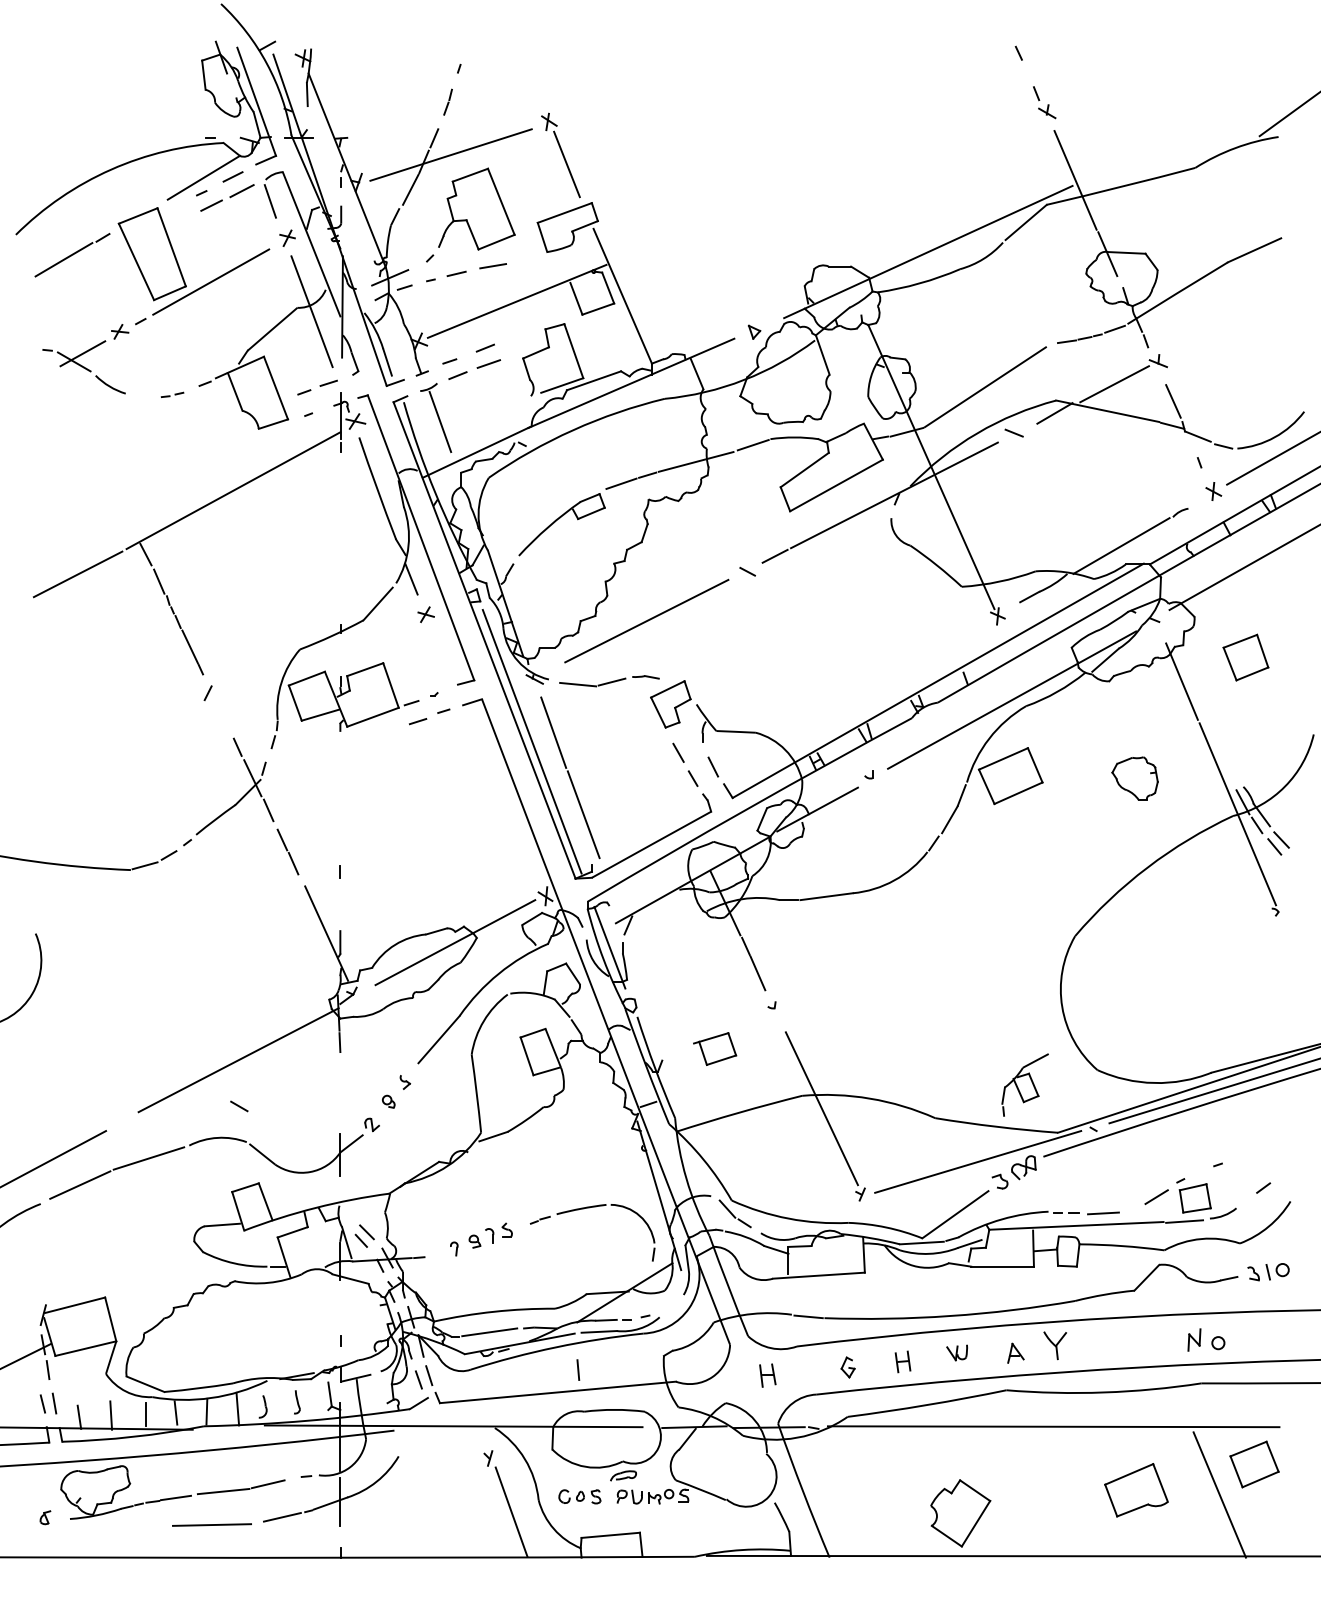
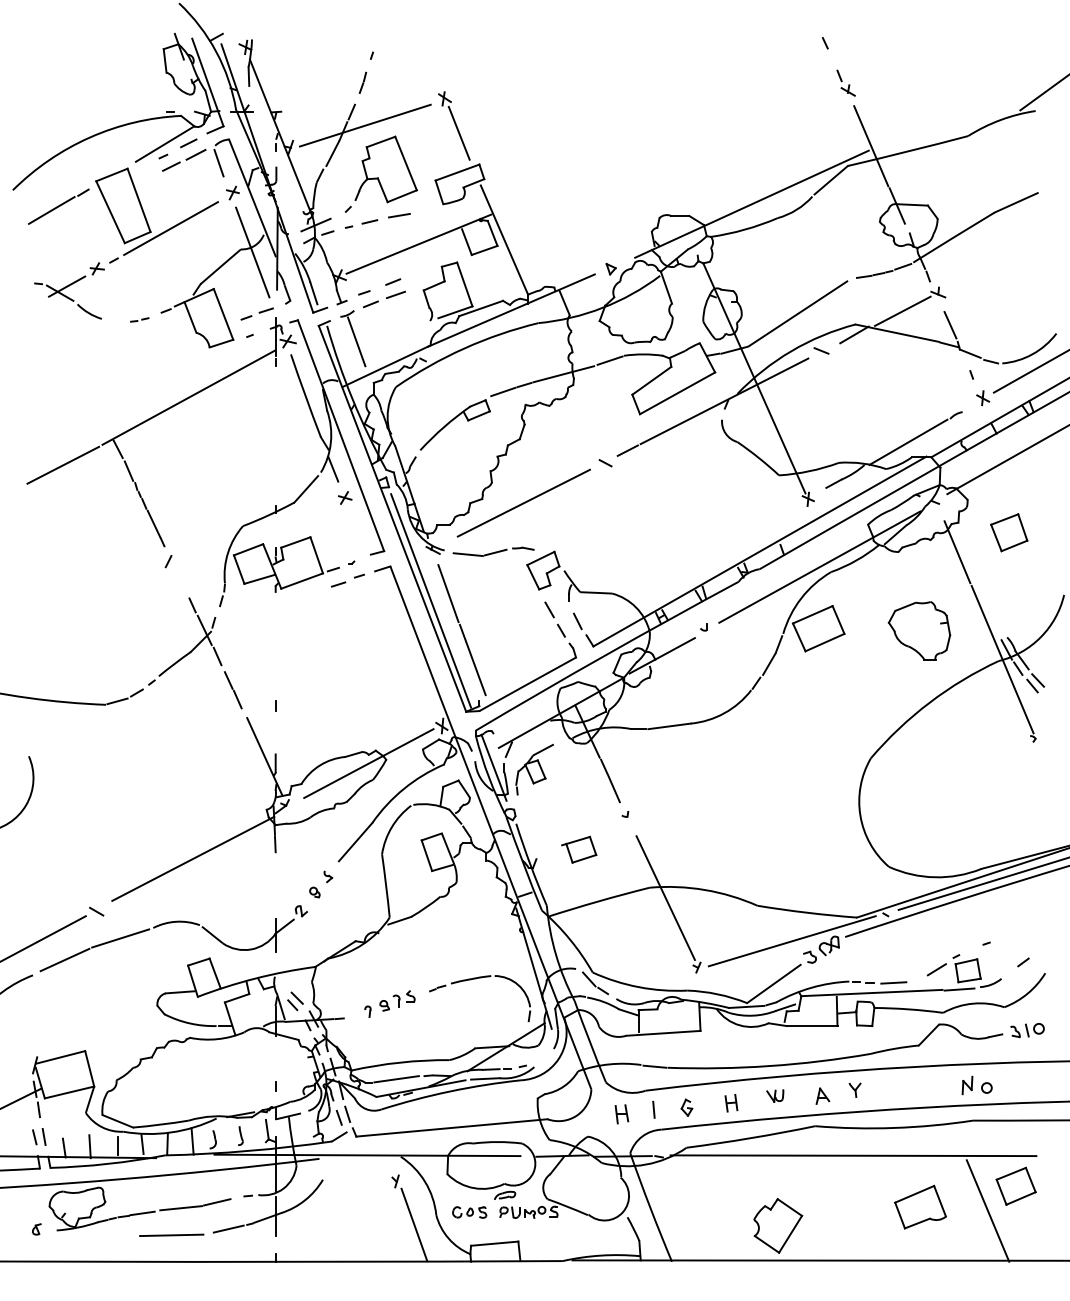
part: (1134, 778) -> (918, 630), size x1.67
part: (1024, 1084) -> (534, 769), moved
line: (239, 1106) -> (96, 911), moved
part: (1055, 1345) -> (854, 1089), size x0.62
line: (578, 1369) -> (654, 1109), moved

